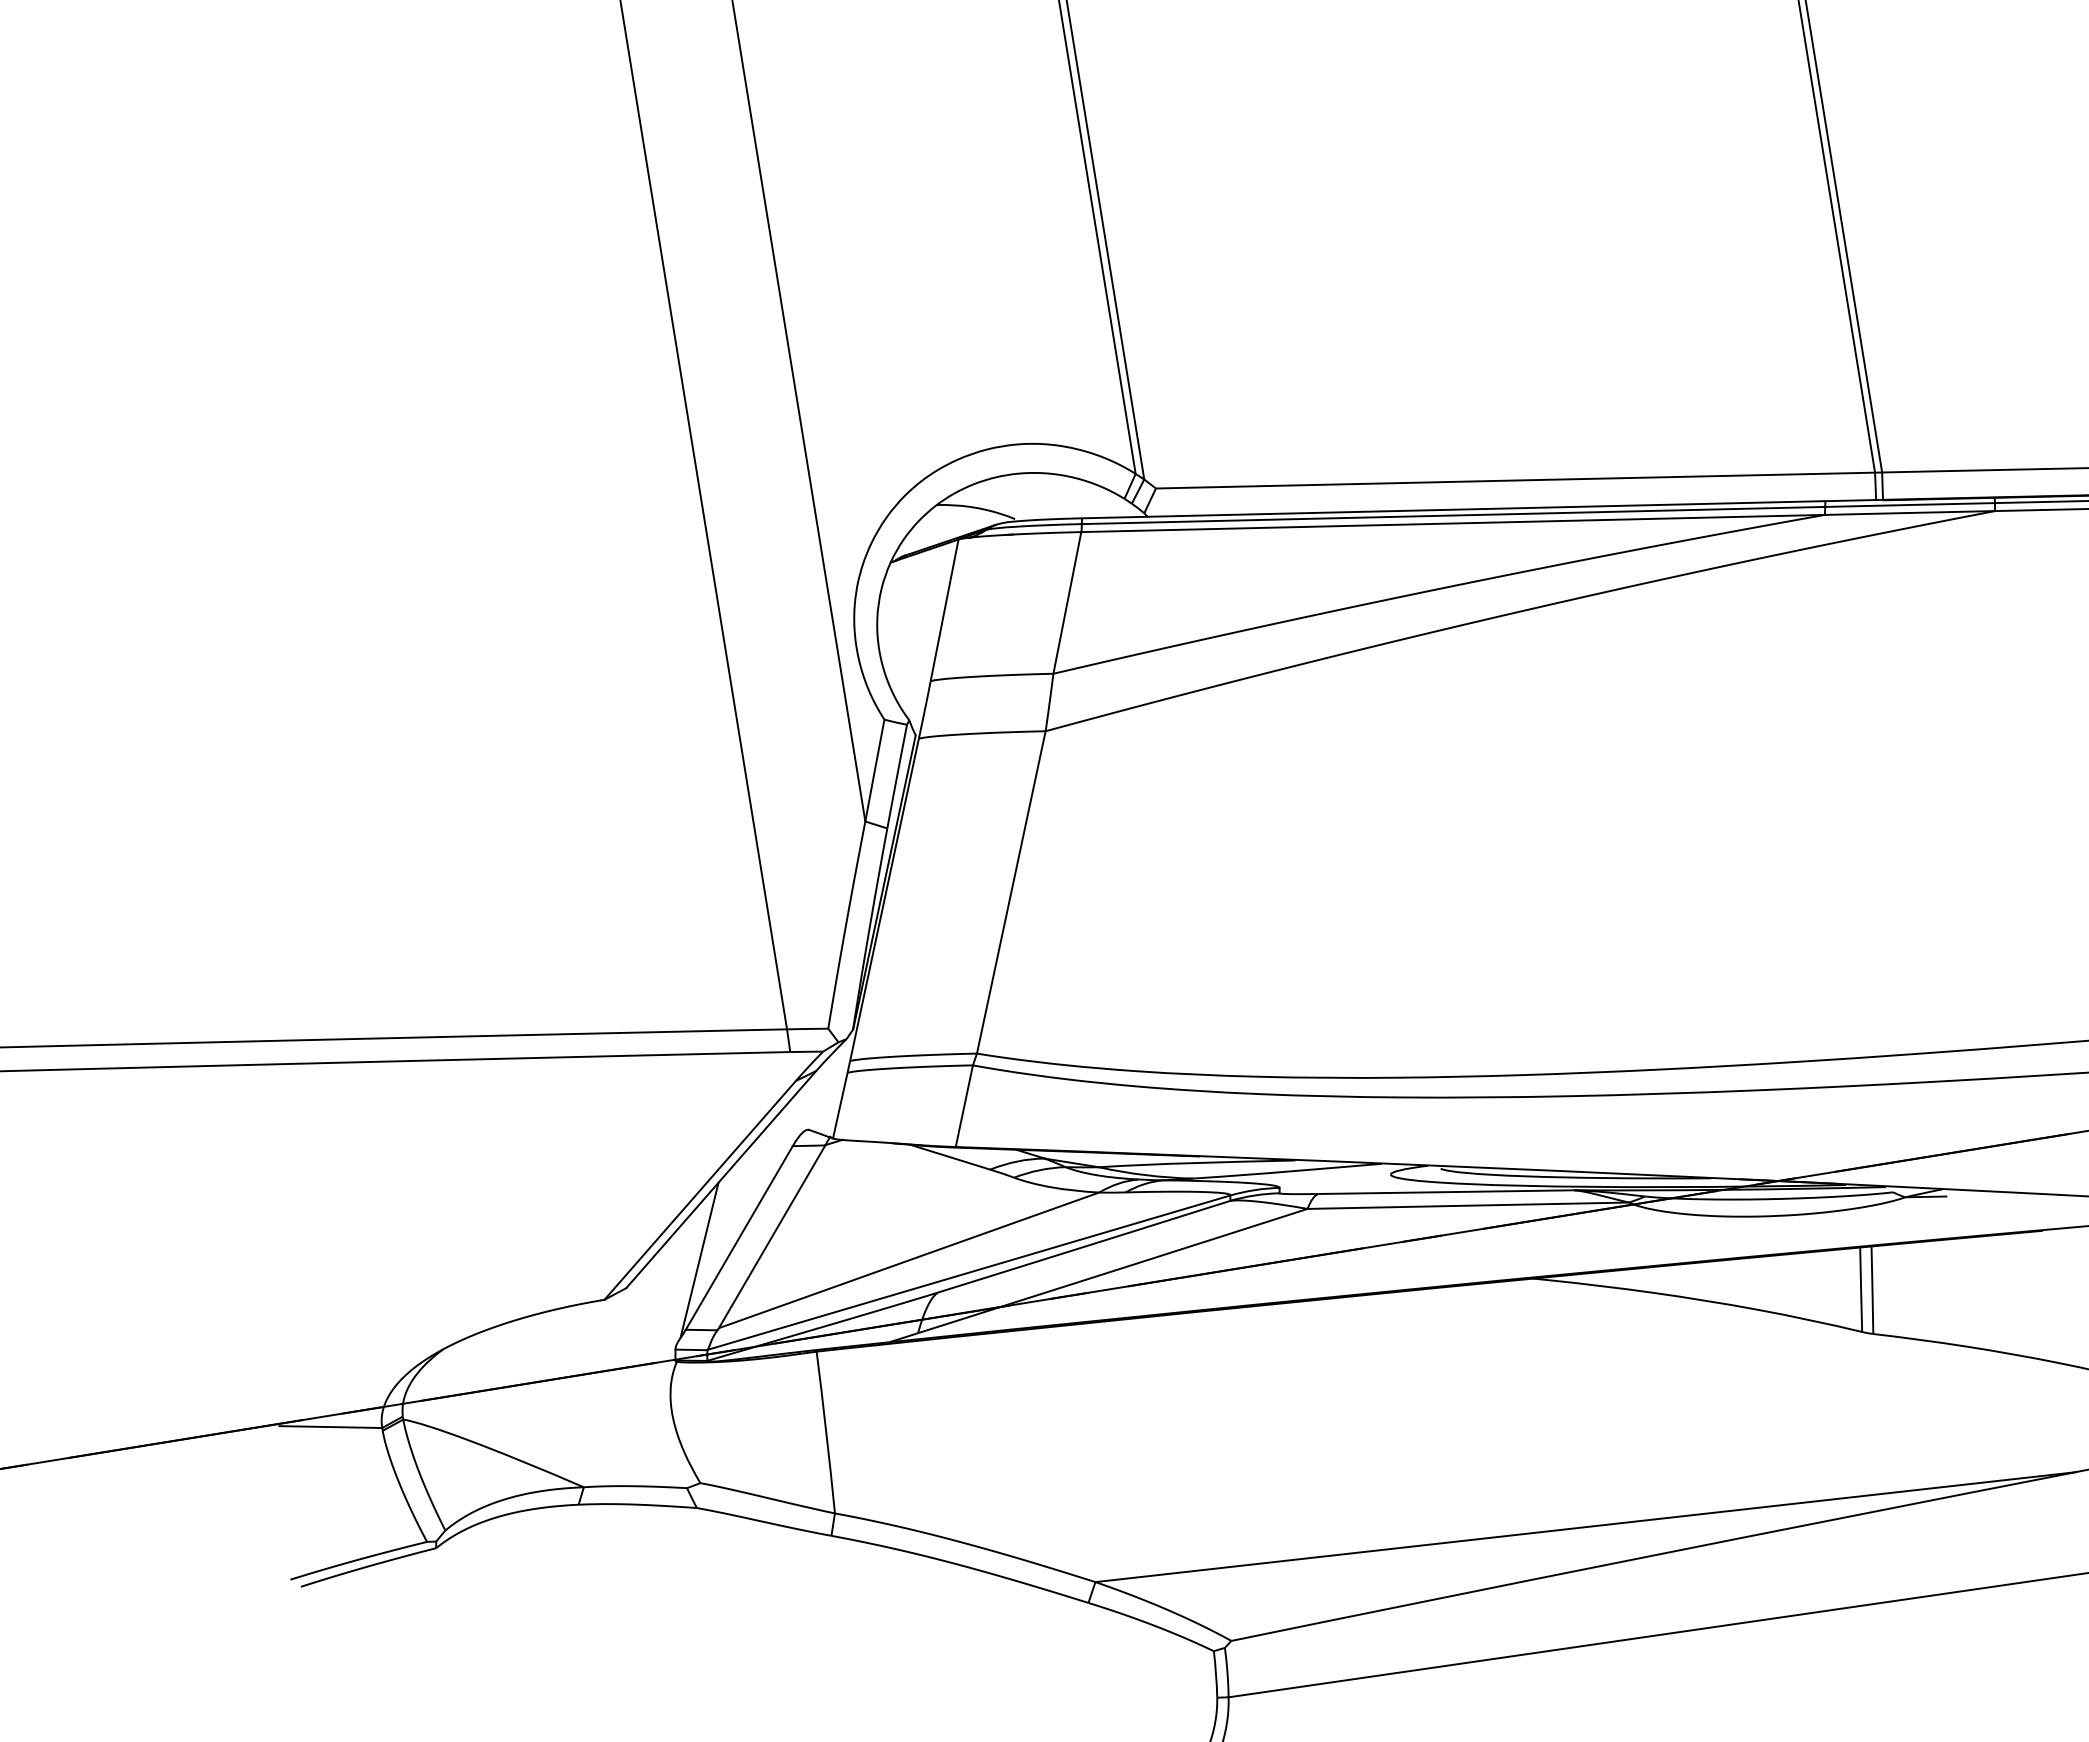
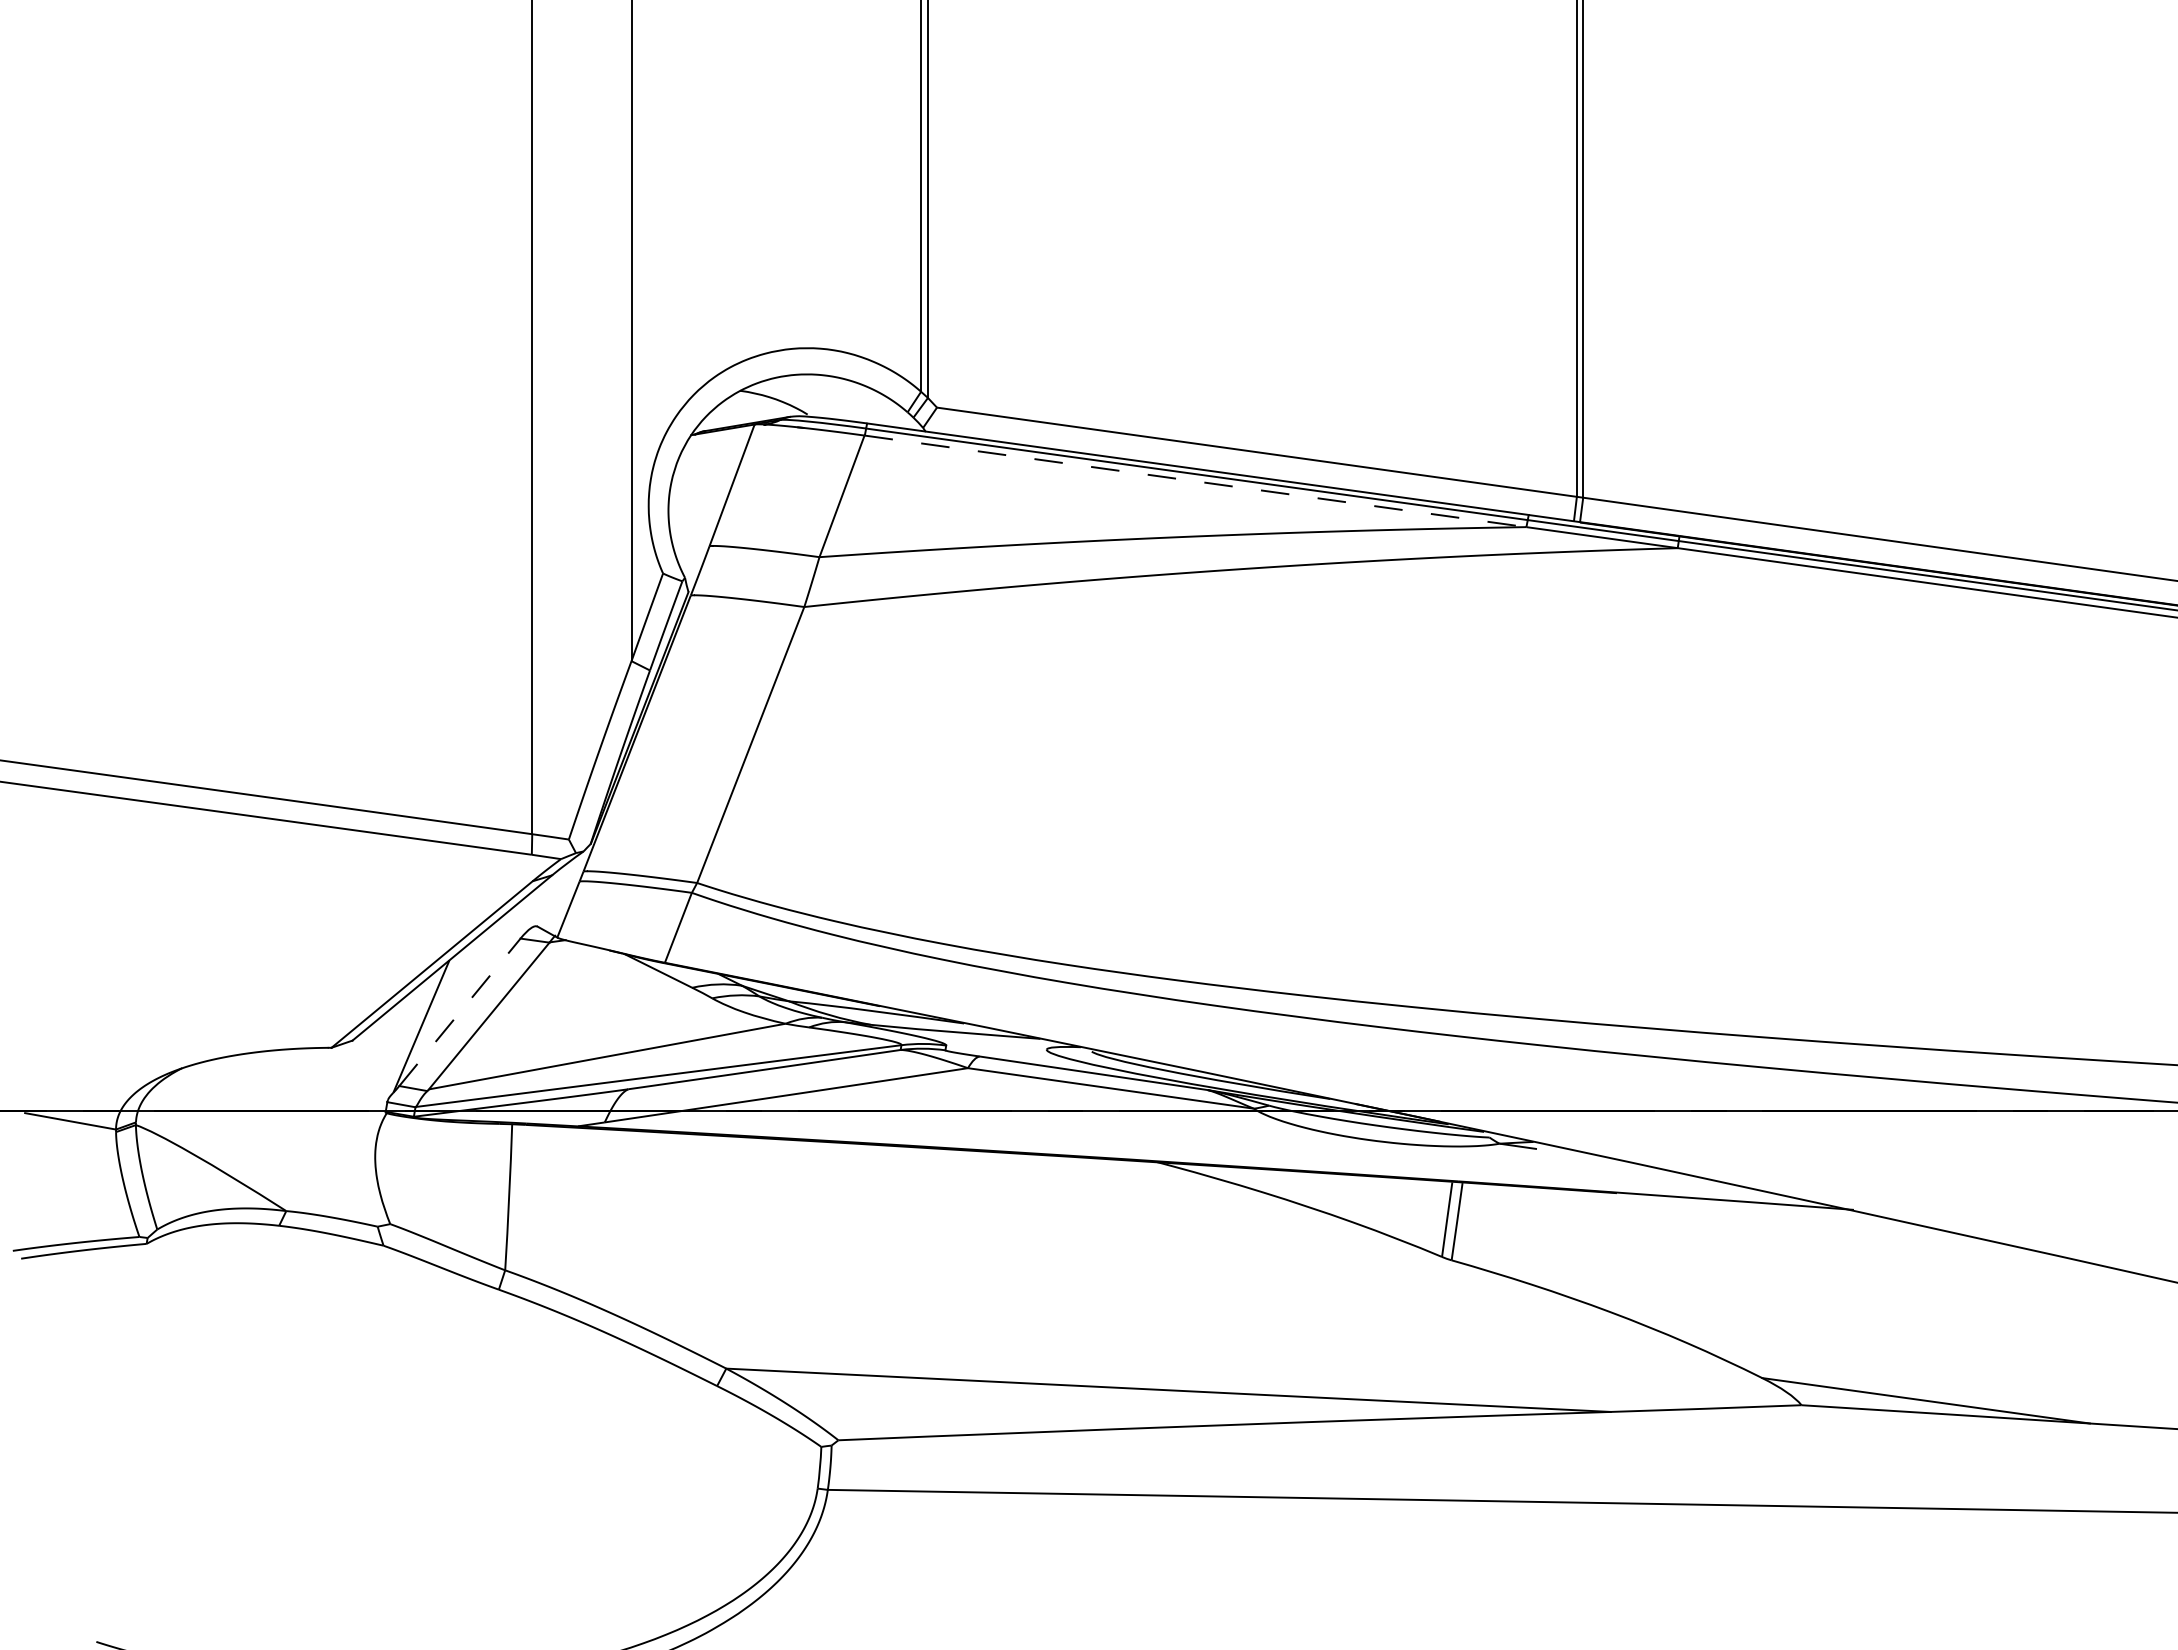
line: (1453, 523) -> (1195, 481), solid -> dashed
line: (739, 1236) -> (460, 1011), solid -> dashed

